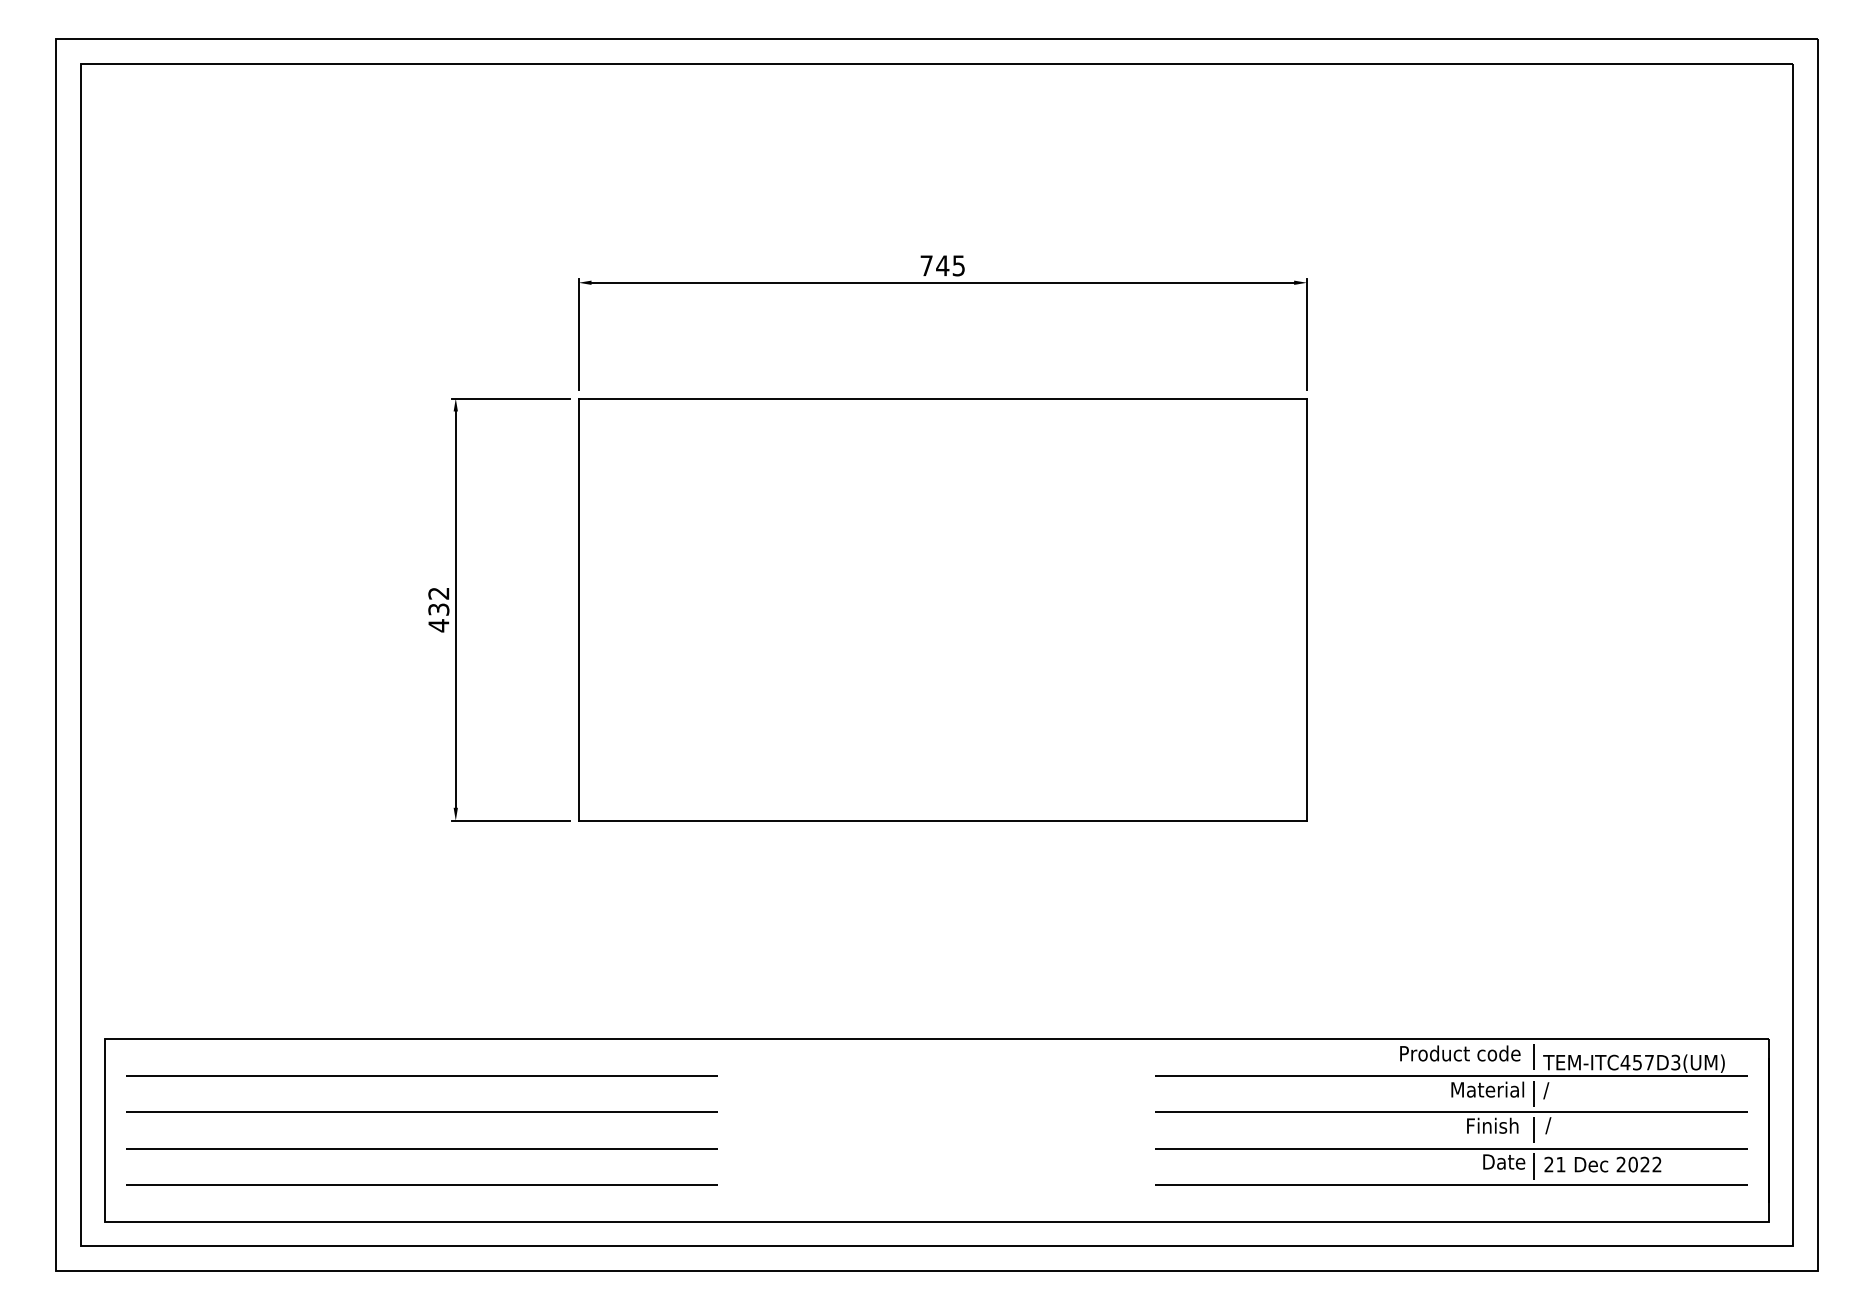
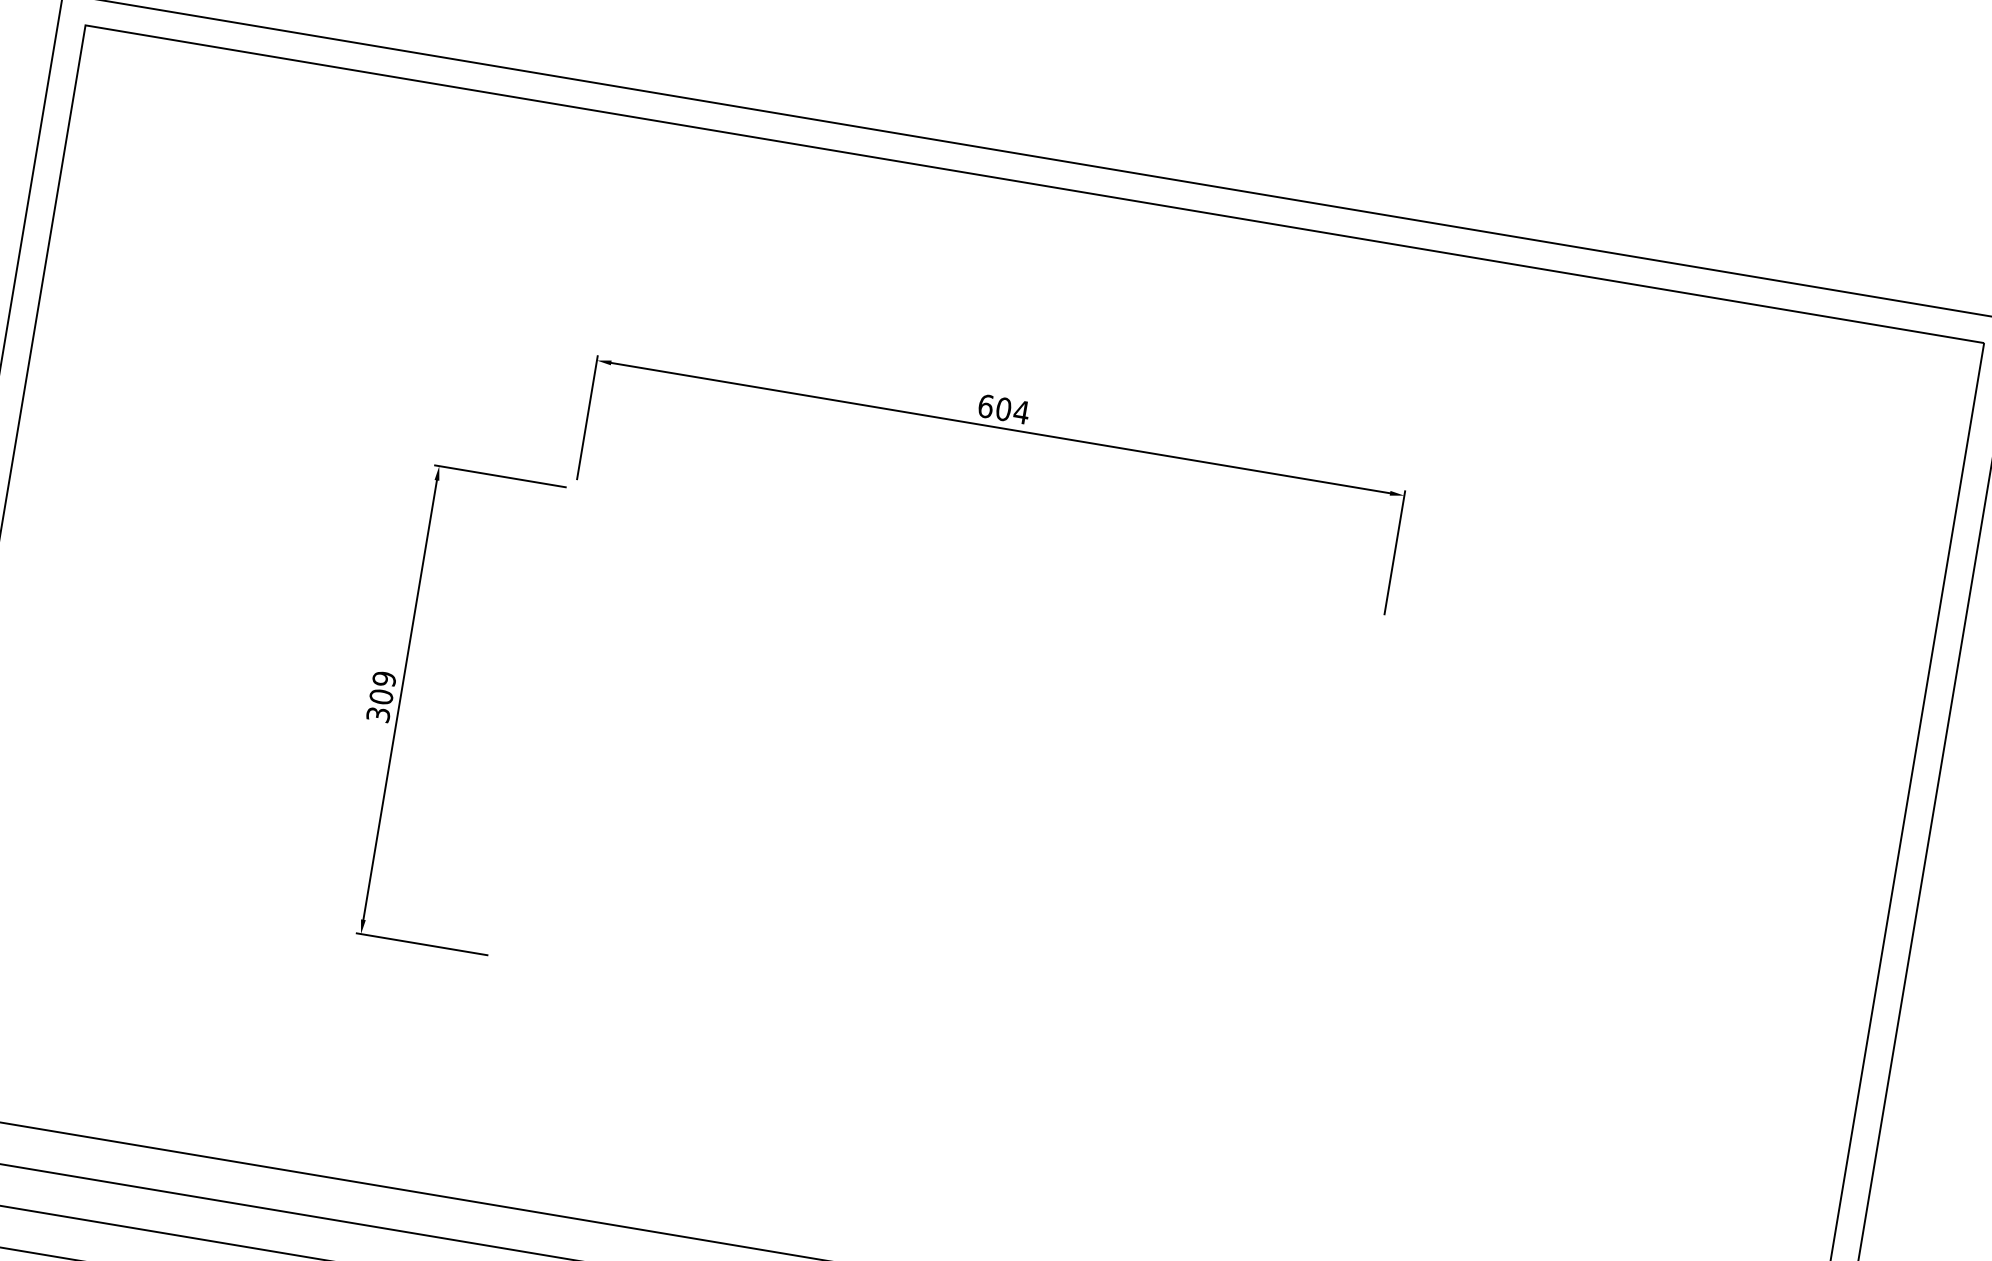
text: (942, 265) -> (1003, 408), 745 -> 604
text: (438, 609) -> (381, 696), 432 -> 309
part: (942, 609) -> (939, 790), removed

